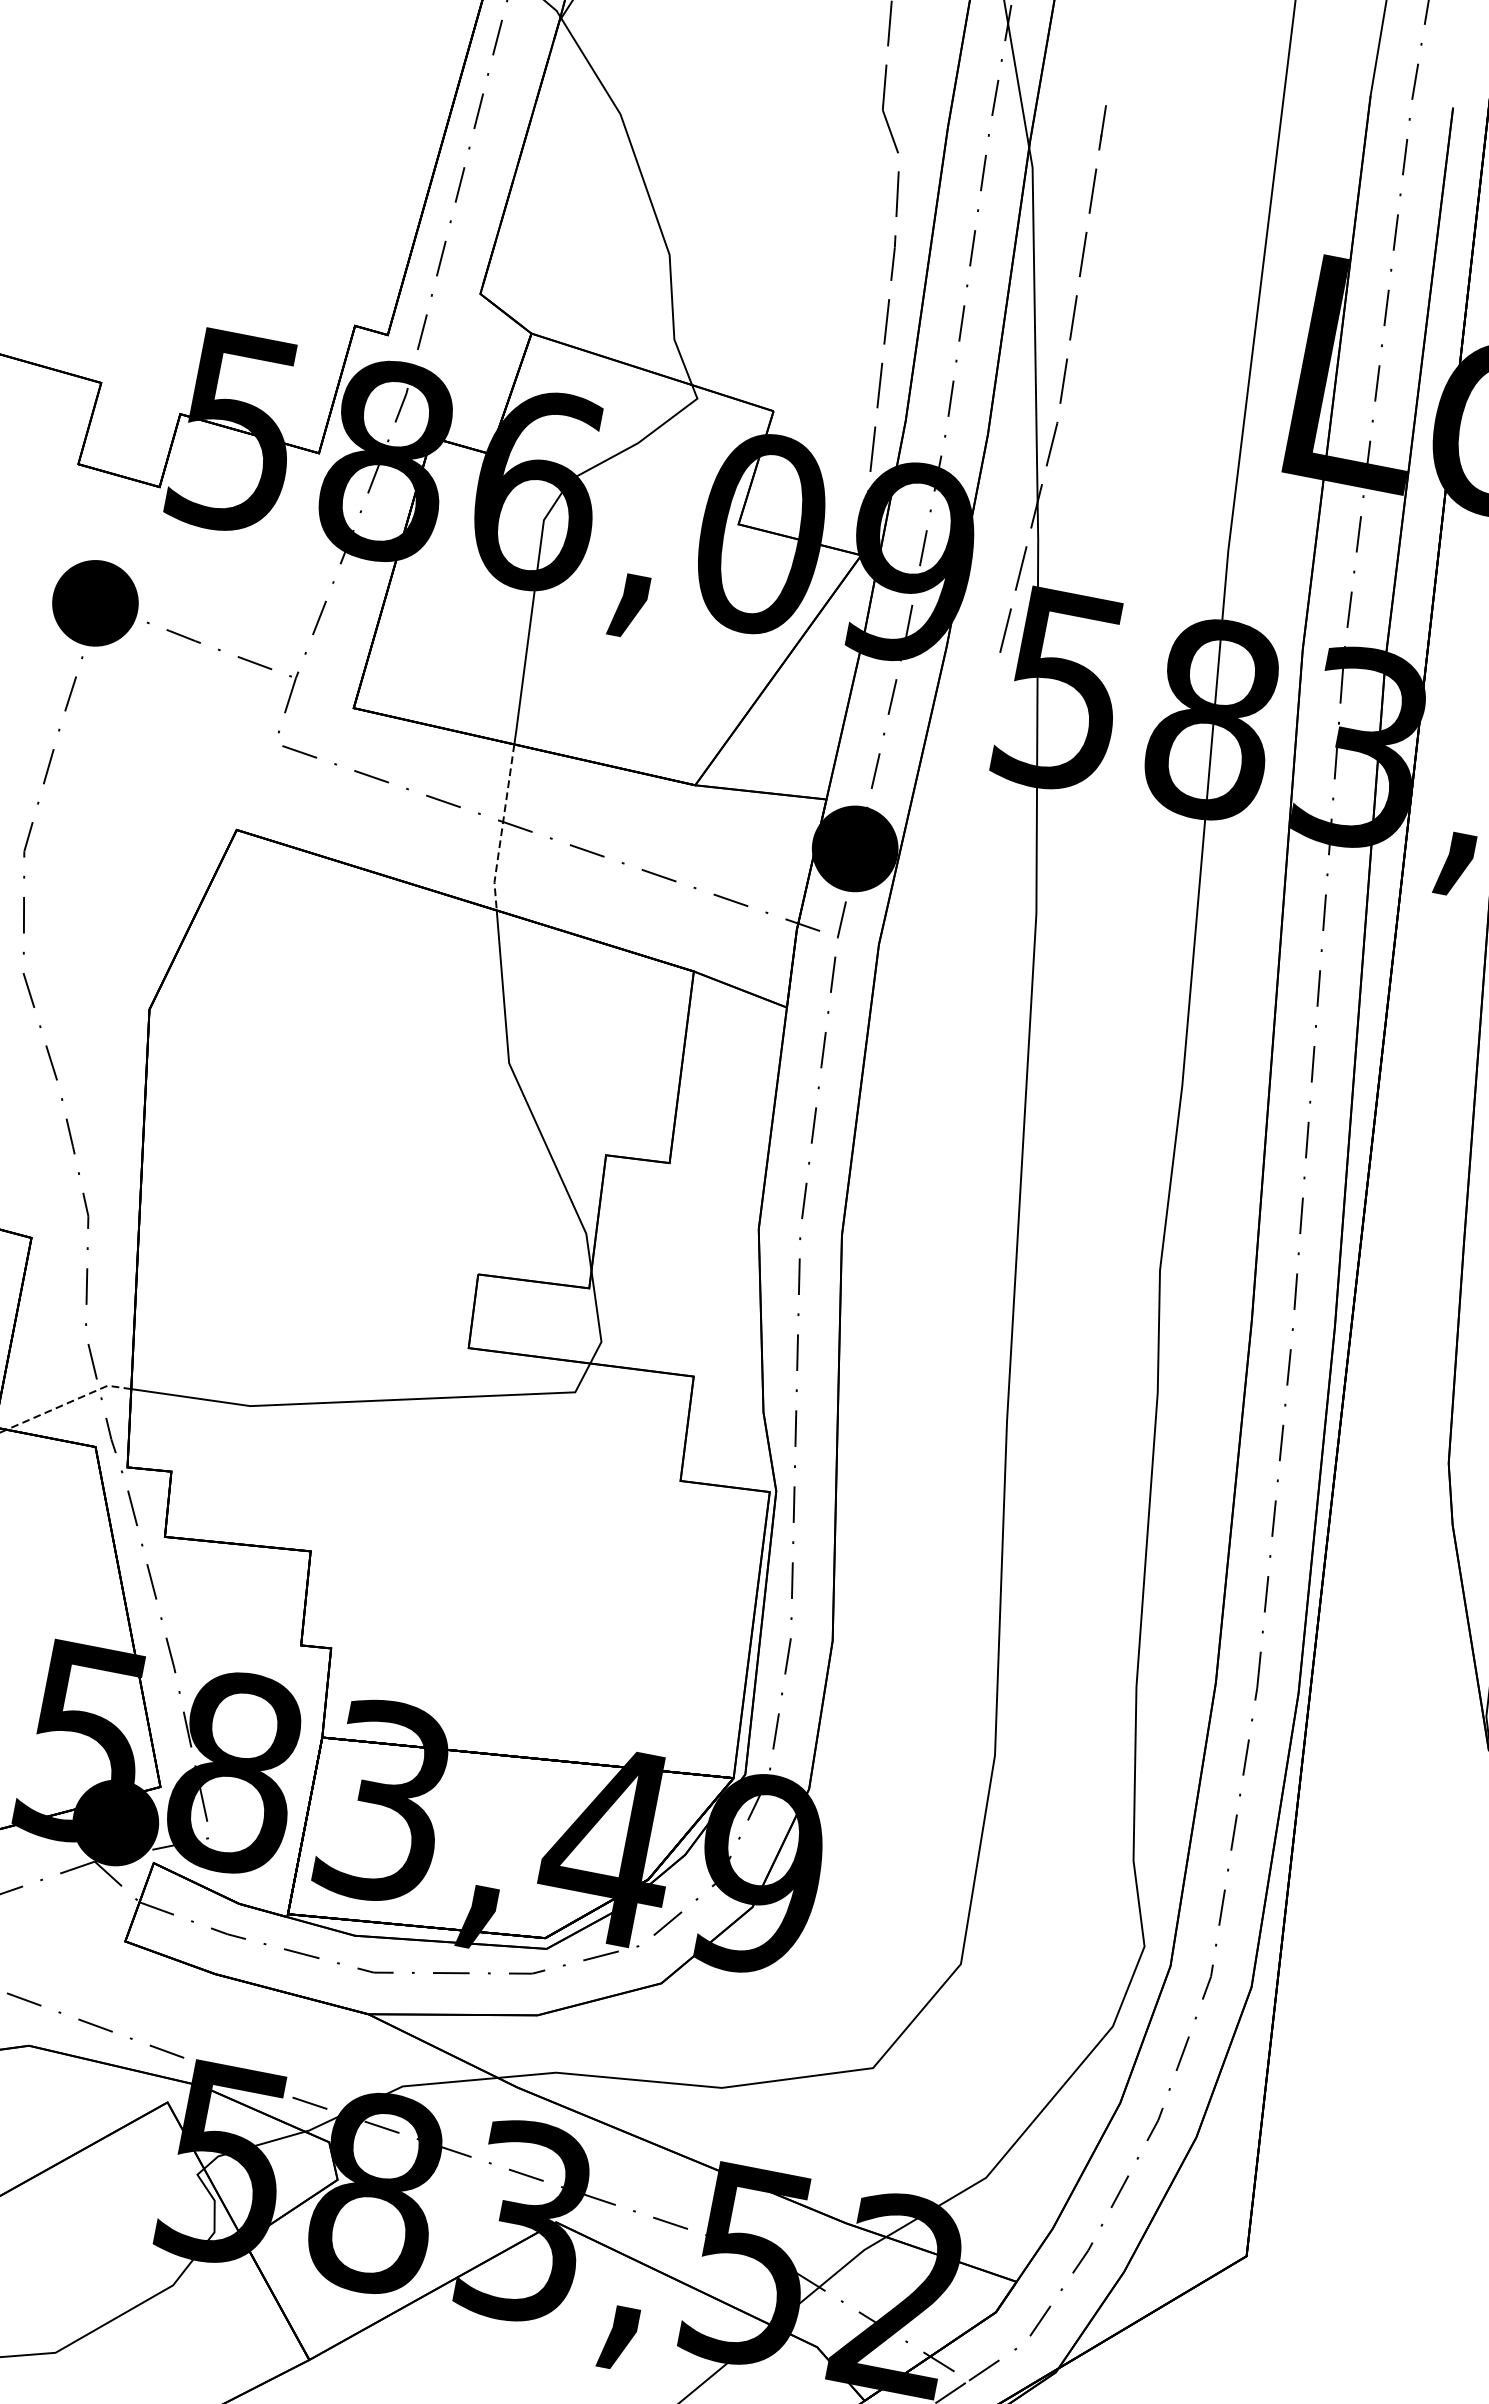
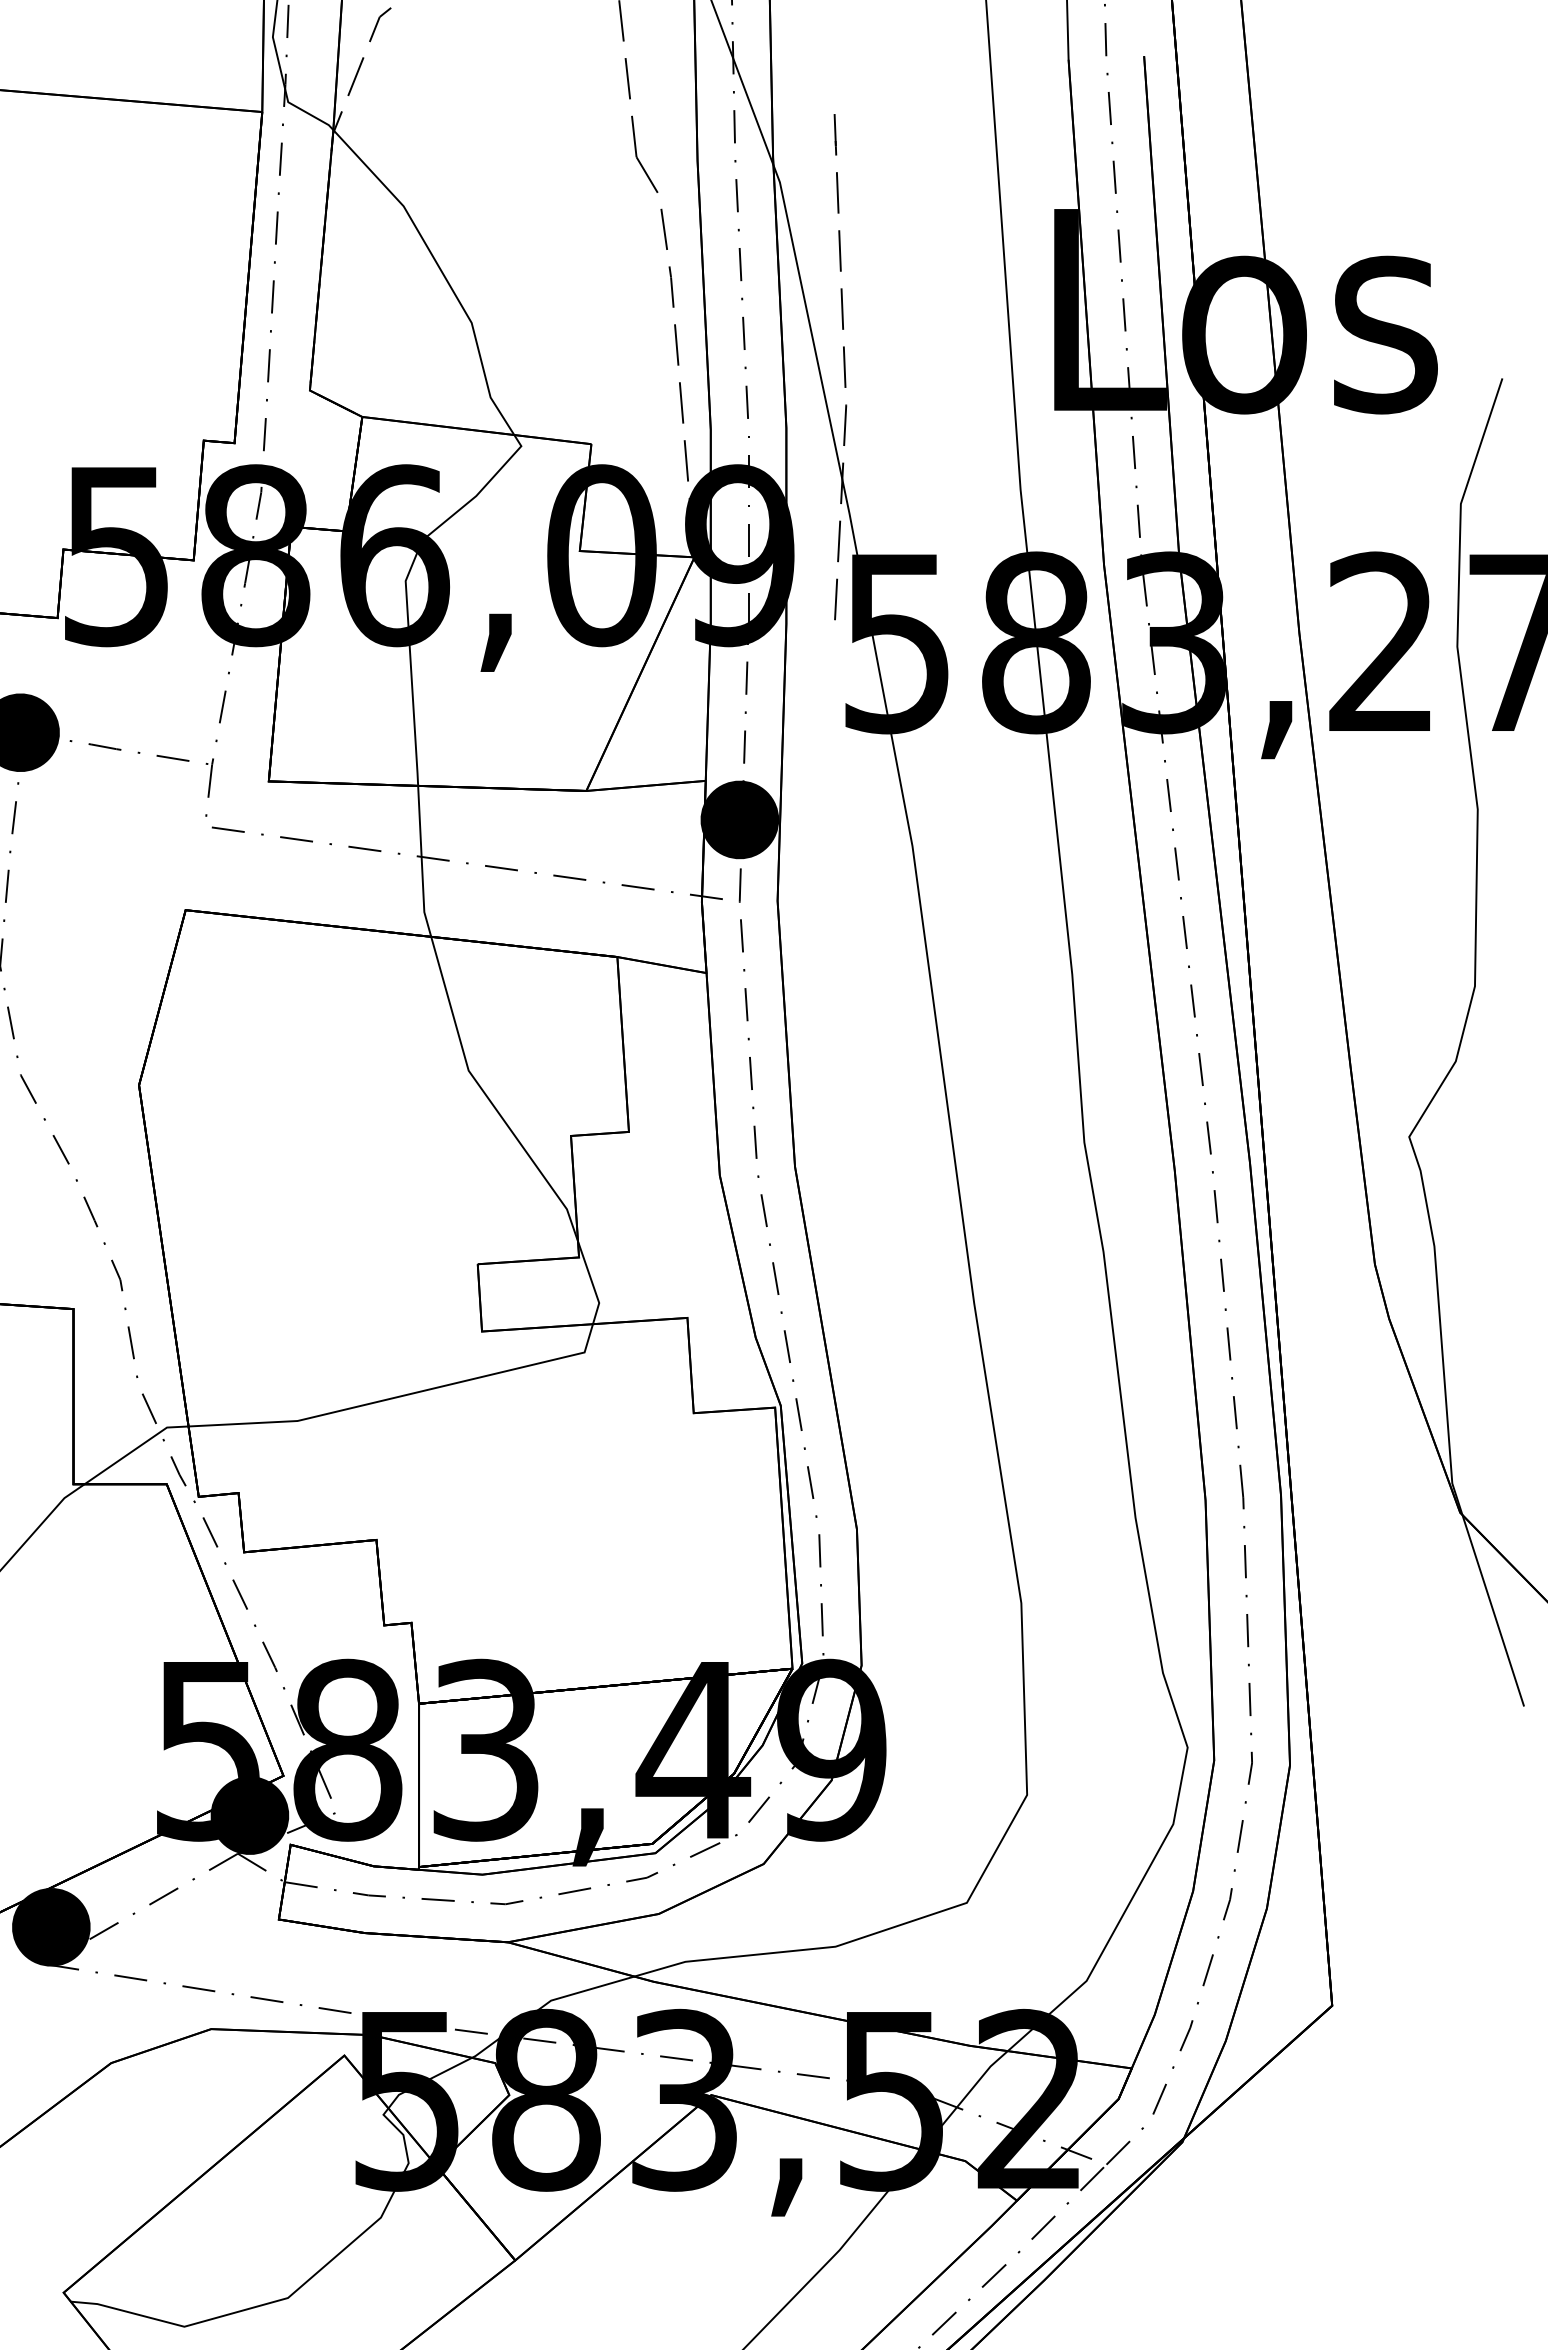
line: (501, 828) -> (421, 862), dashed -> solid
line: (69, 1402) -> (135, 1449), dashed -> solid

